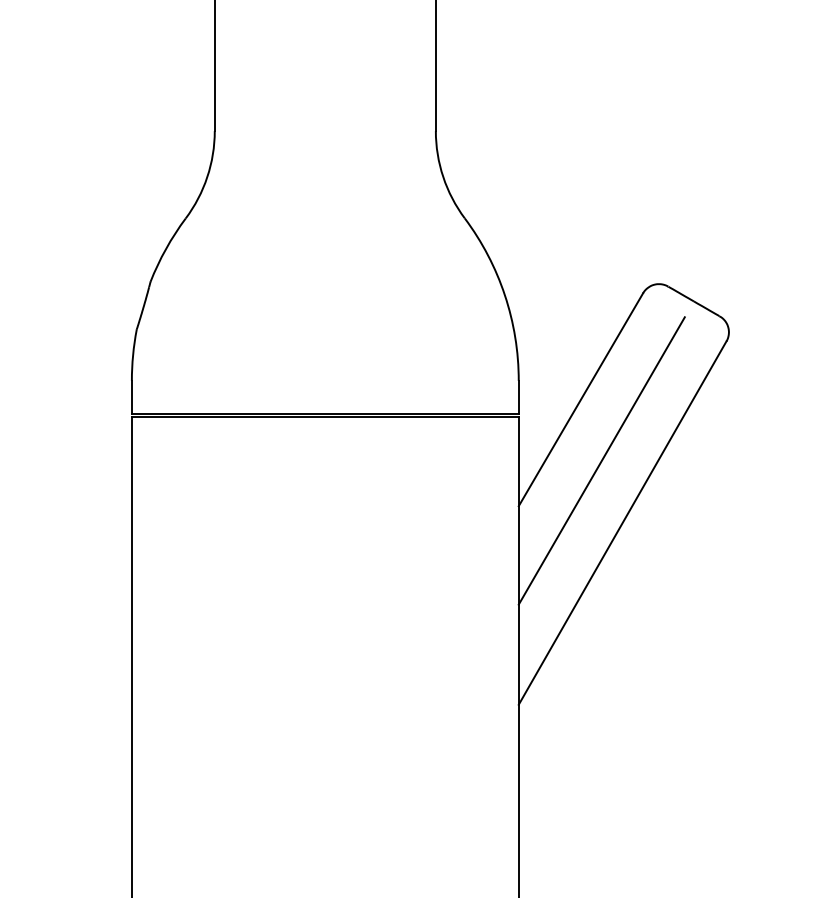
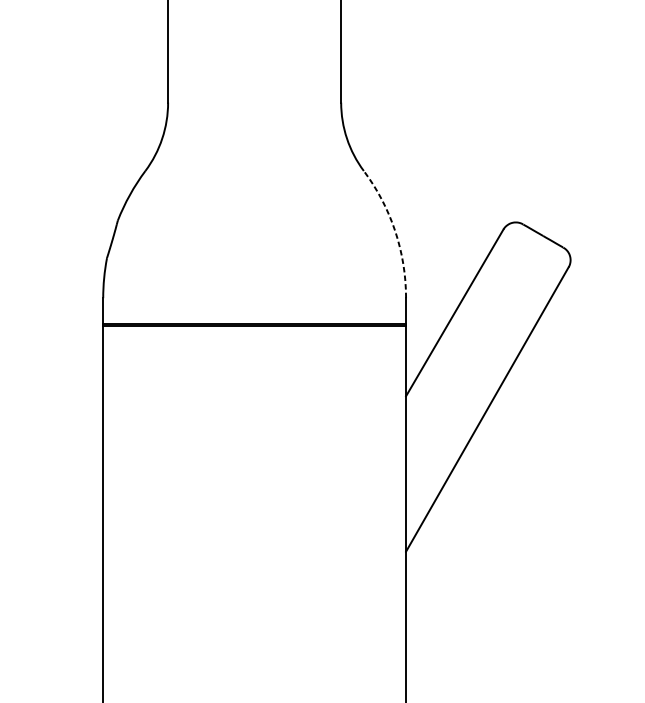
arc: (504, 295) -> (394, 231), solid -> dashed
line: (601, 460) -> (470, 360), removed

